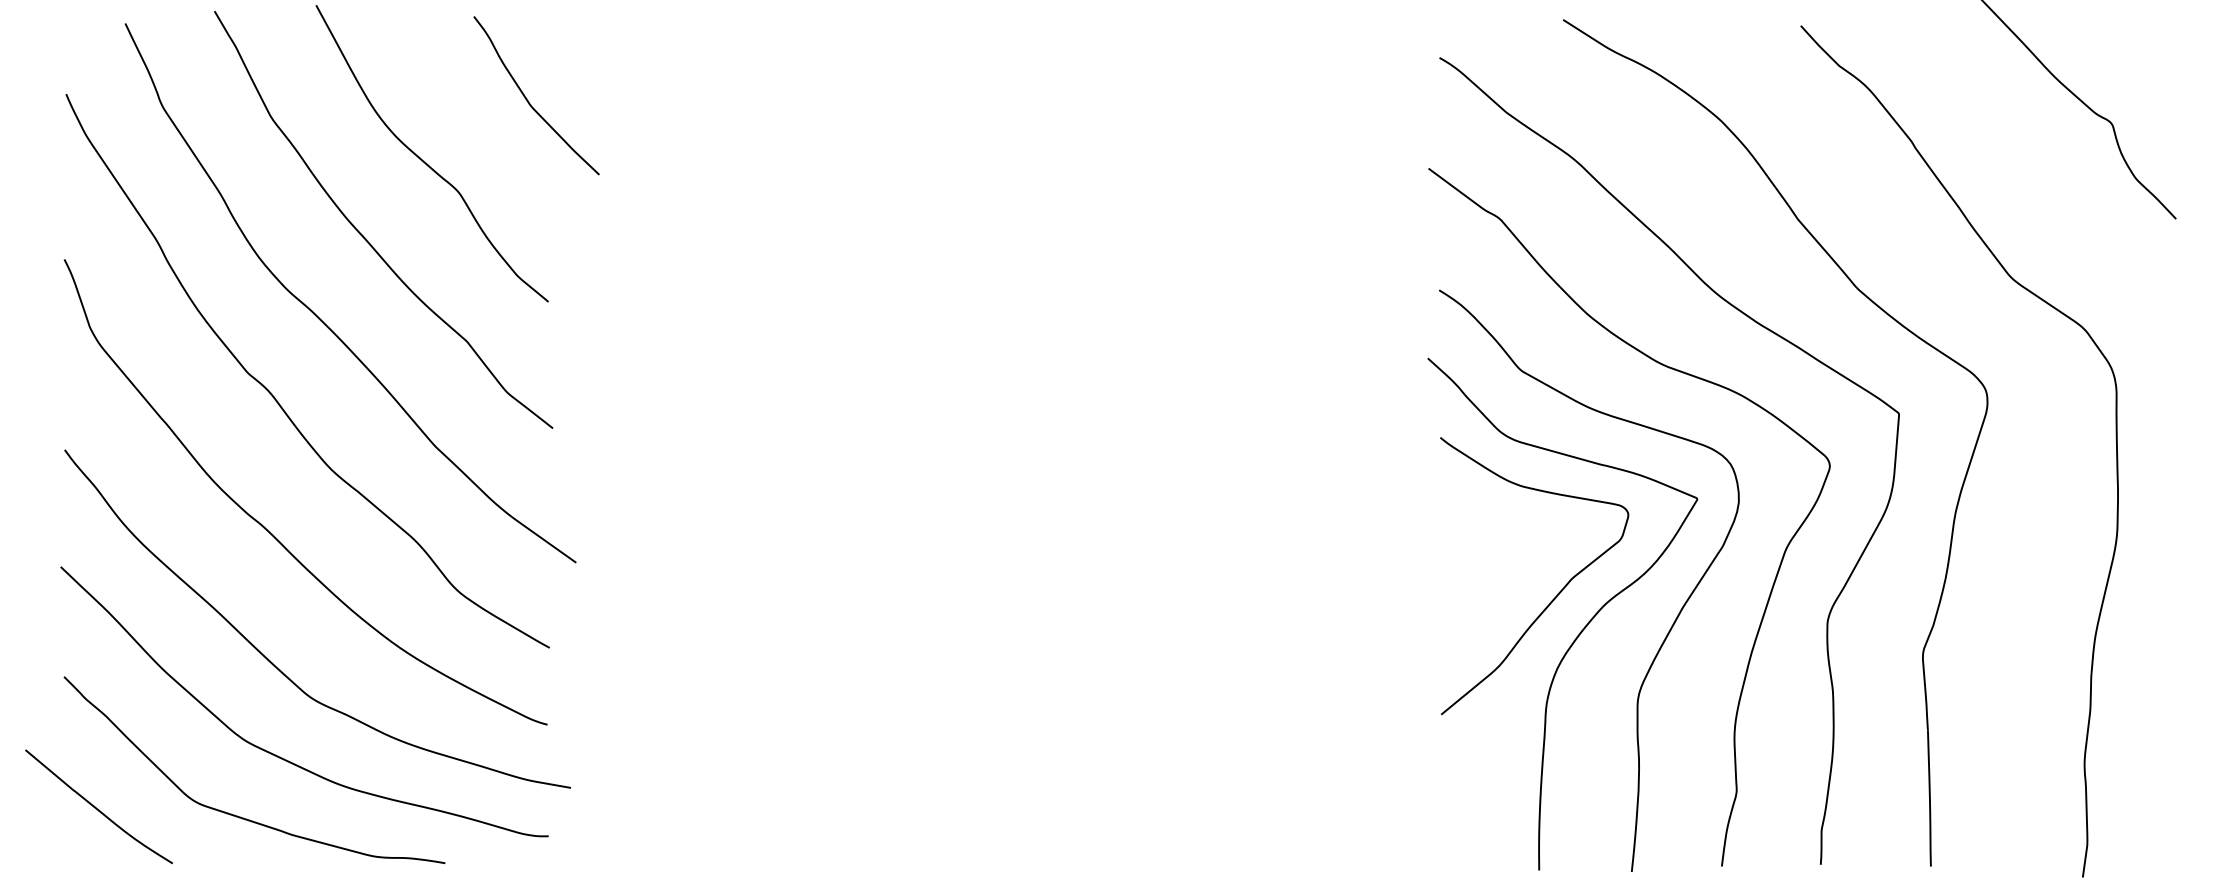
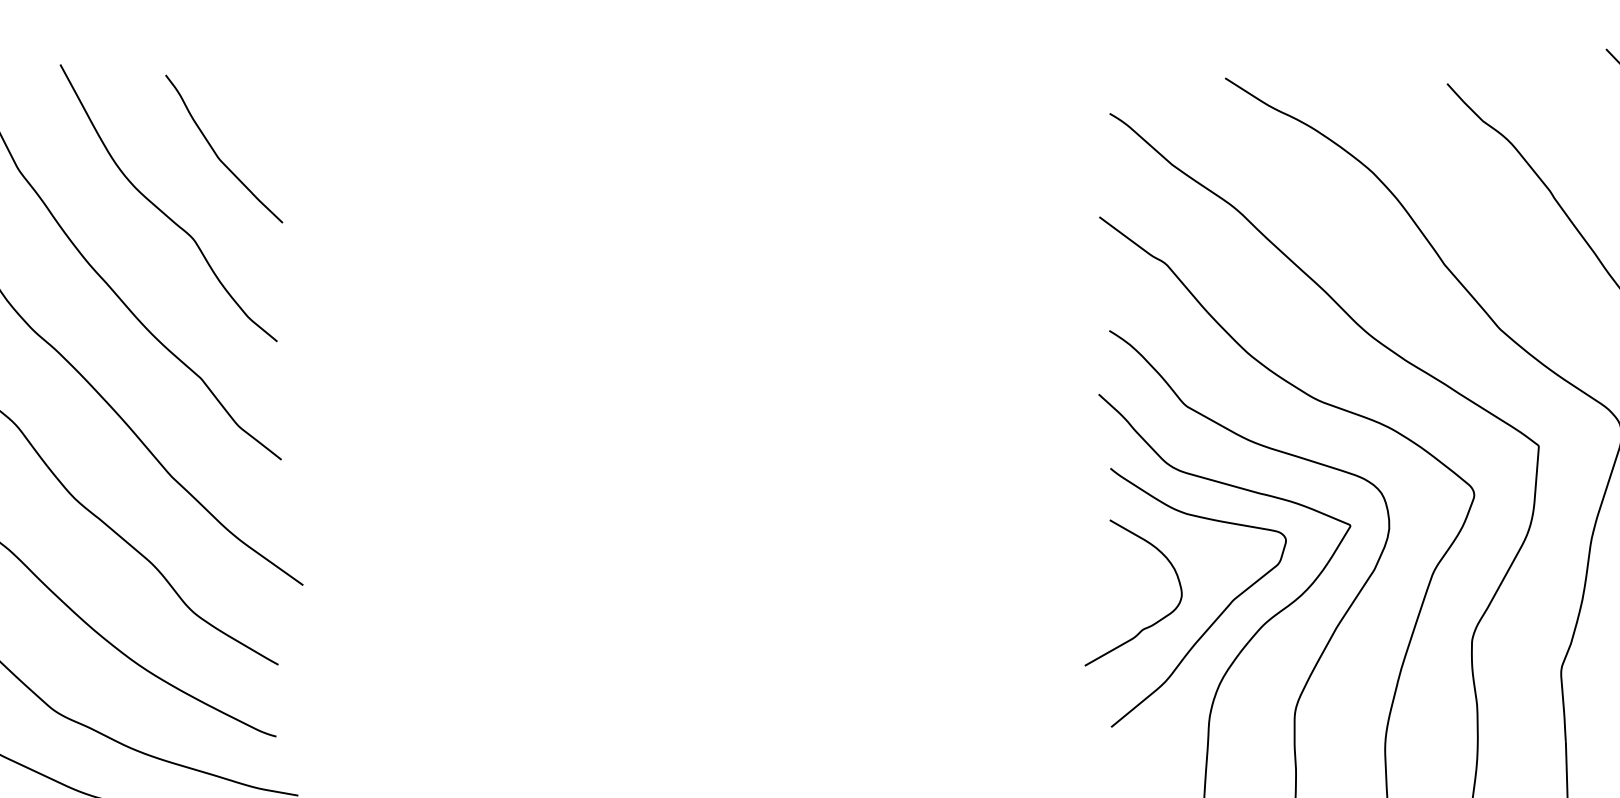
curve: (529, 101) -> (217, 154), moved
curve: (1478, 607) -> (1146, 627), added

